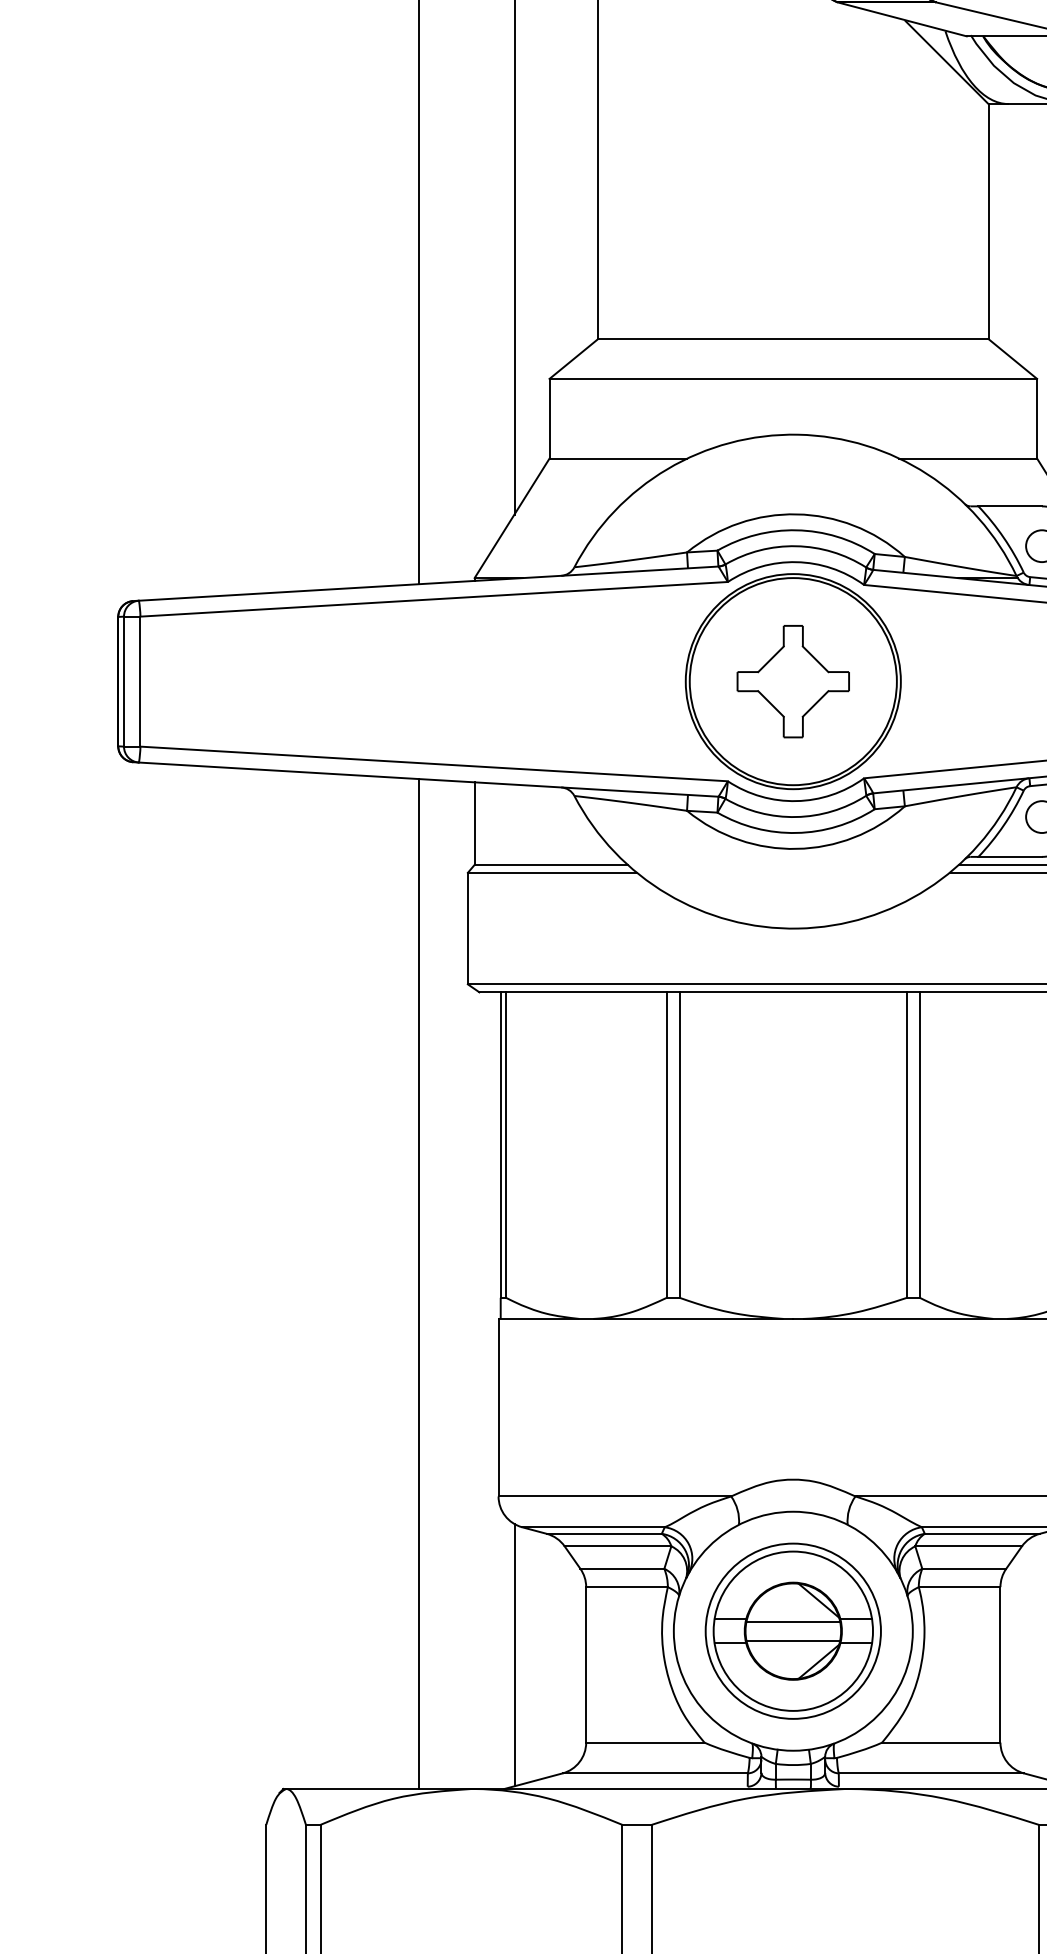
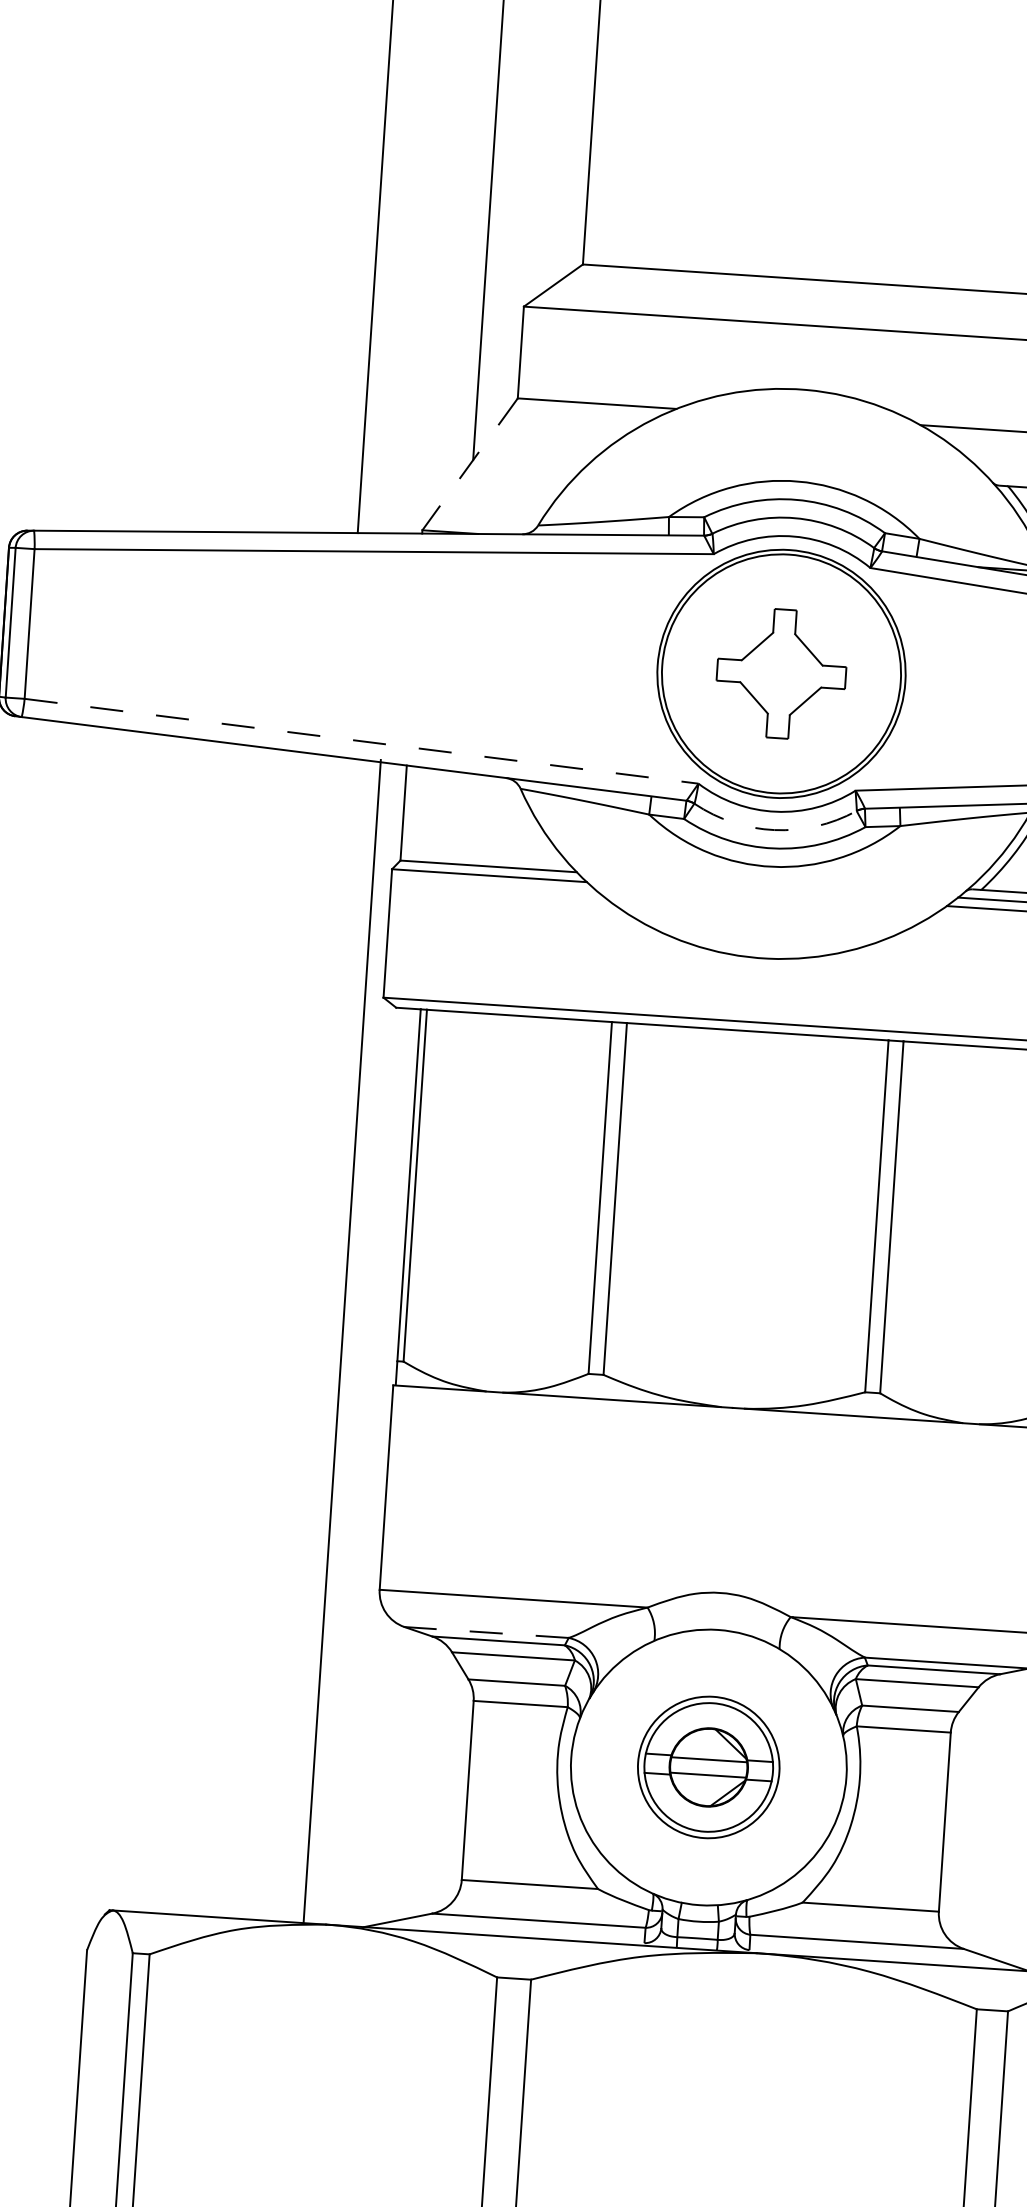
line: (512, 518) -> (470, 464), solid -> dashed
line: (434, 764) -> (361, 741), solid -> dashed
arc: (796, 817) -> (774, 830), solid -> dashed
line: (418, 1284) -> (341, 1342), moved
line: (592, 1527) -> (485, 1632), solid -> dashed
part: (792, 1630) -> (707, 1766), size x0.7
line: (514, 1655) -> (385, 1774), removed

